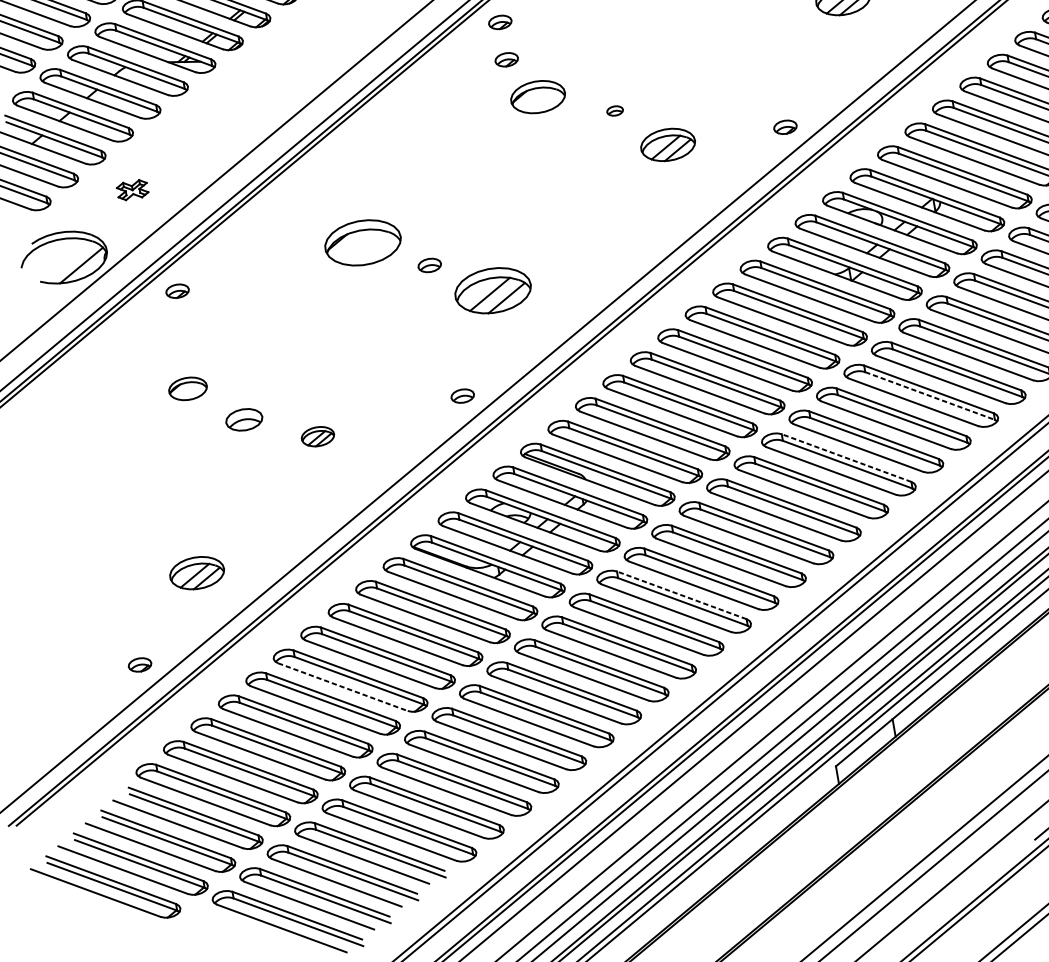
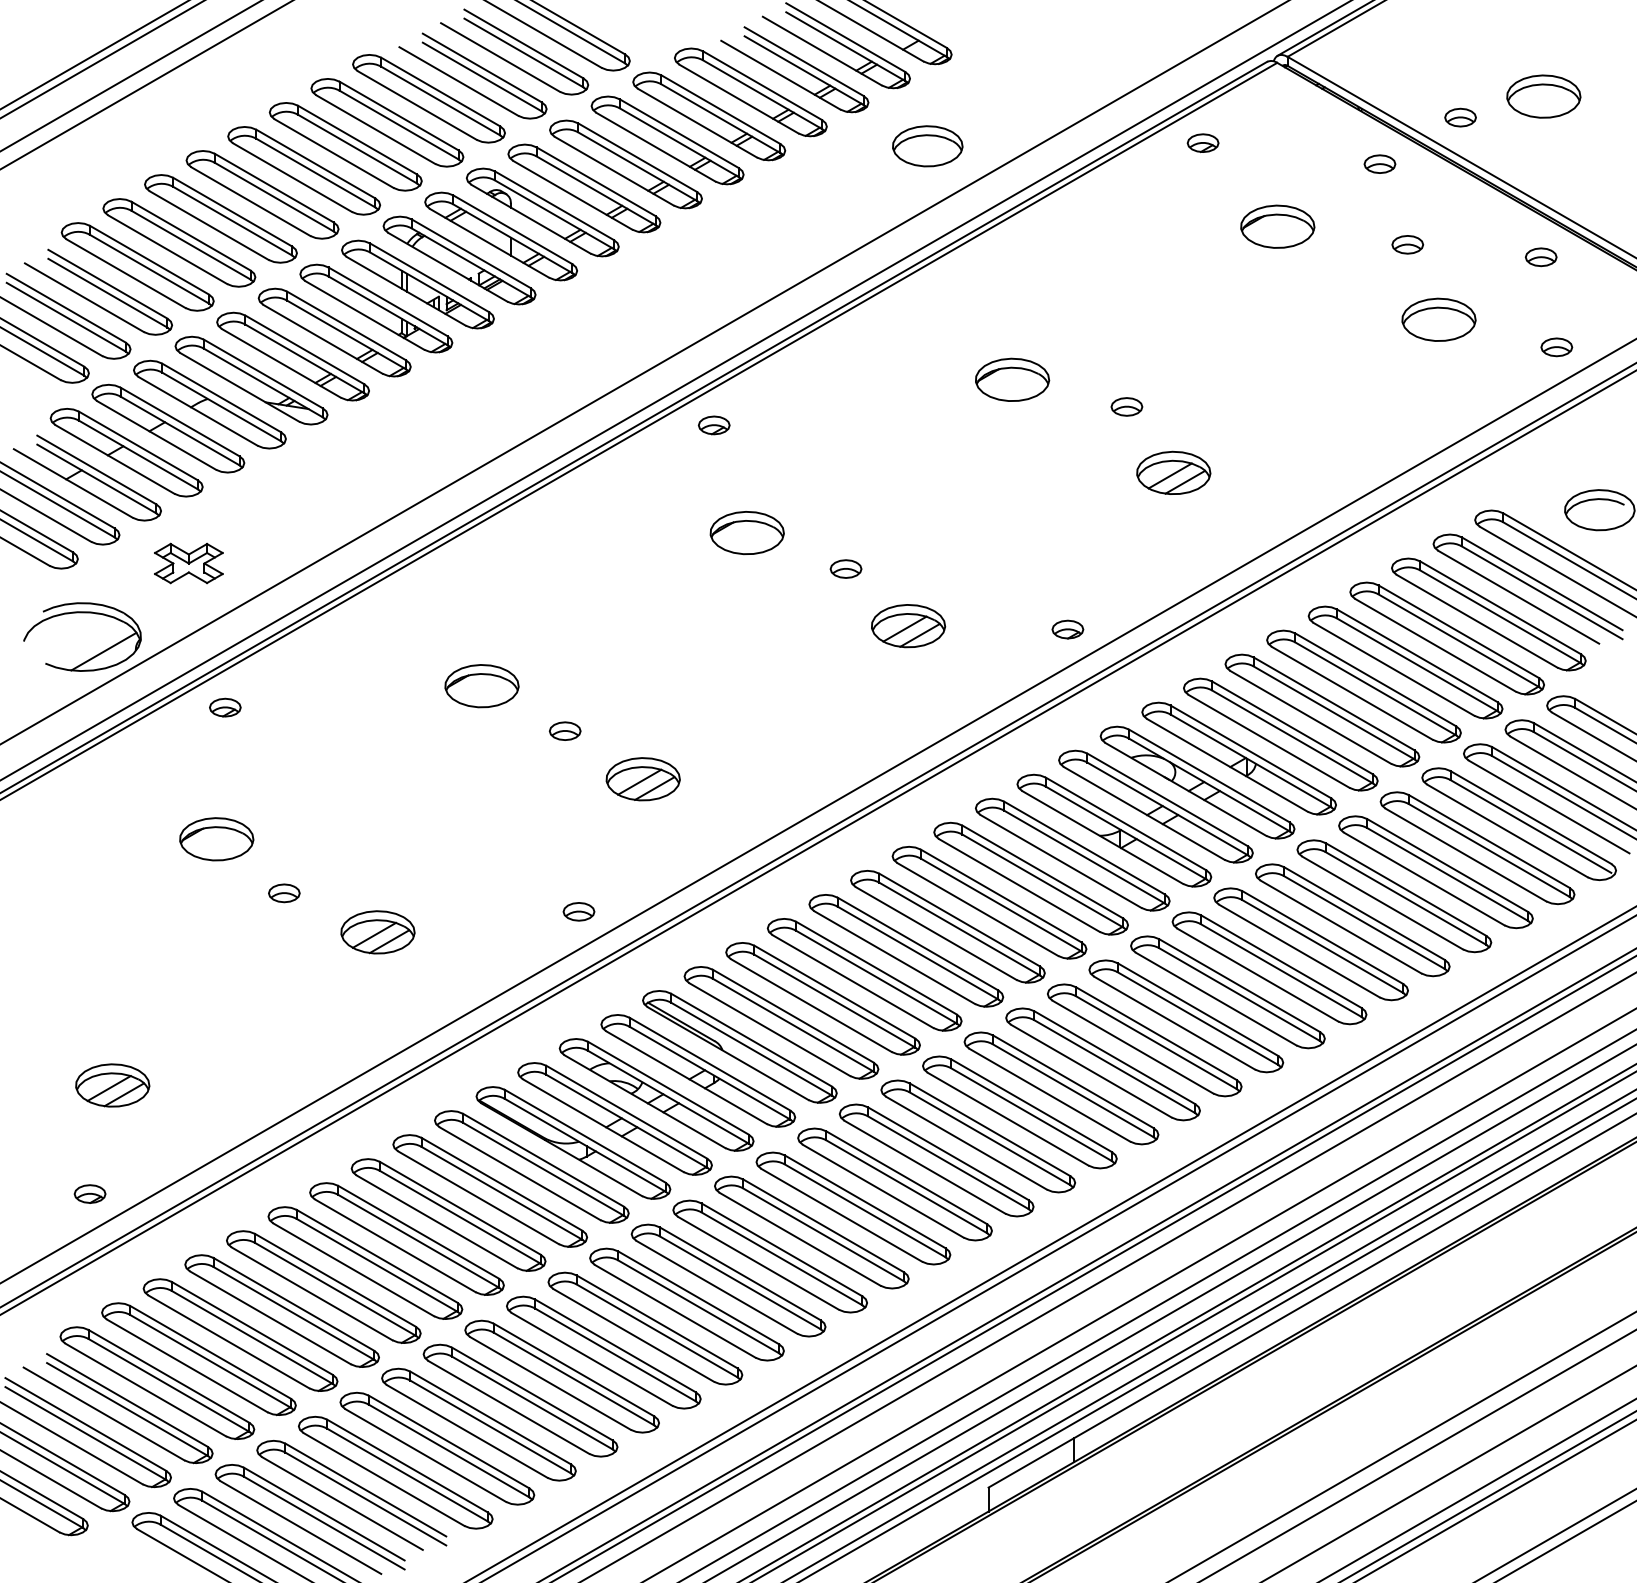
part: (506, 59) -> (713, 476), removed
part: (614, 110) -> (845, 568), size x1.43
part: (132, 190) -> (188, 563), size x1.67
part: (362, 243) -> (481, 686), size x0.71
part: (492, 291) -> (642, 779), size x0.71
part: (187, 389) -> (216, 839), size x1.43
line: (930, 395) -> (1198, 1018), dashed -> solid
part: (244, 419) -> (284, 893), size x0.62
part: (317, 436) -> (377, 932), size x1.67
line: (846, 457) -> (1073, 1081), dashed -> solid
part: (196, 573) -> (112, 1085), moved
line: (681, 595) -> (823, 1225), dashed -> solid
line: (342, 686) -> (353, 1269), dashed -> solid

